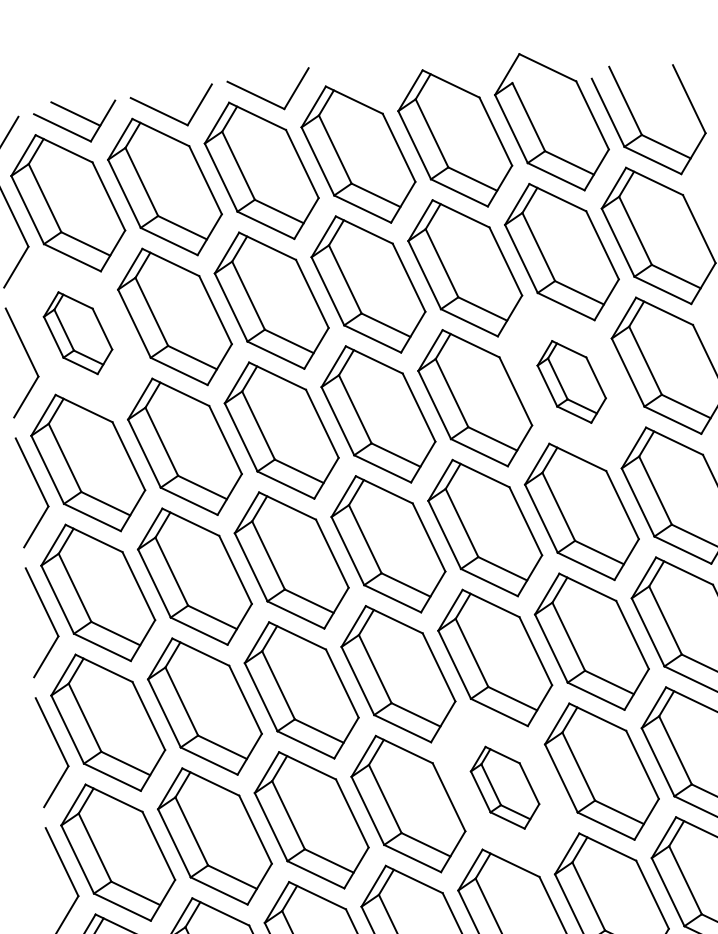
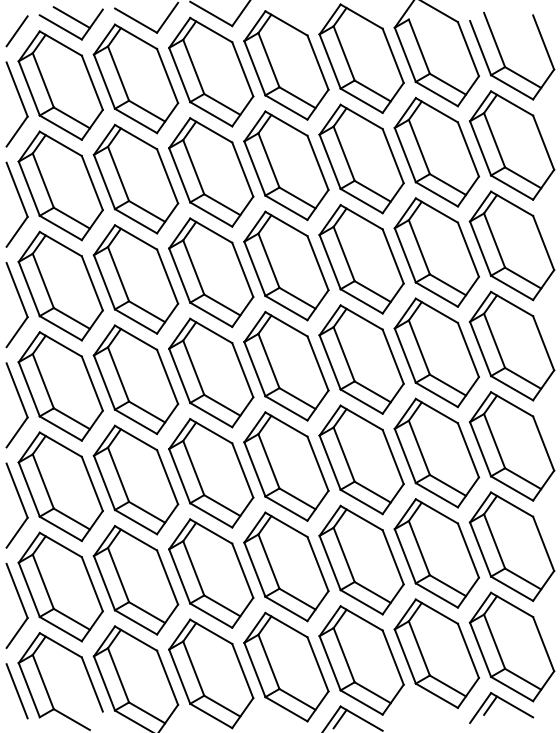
part: (77, 332) -> (60, 185), size x1.67
part: (571, 381) -> (436, 252), size x1.67
part: (504, 787) -> (361, 559), size x1.67

